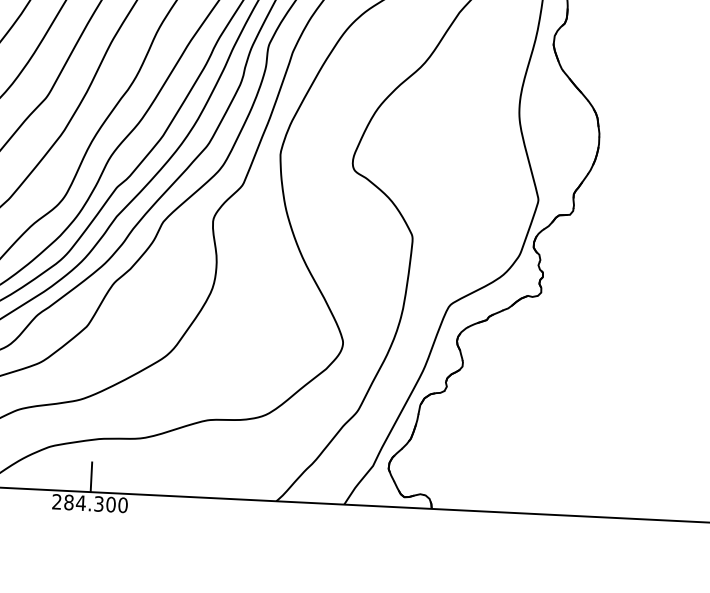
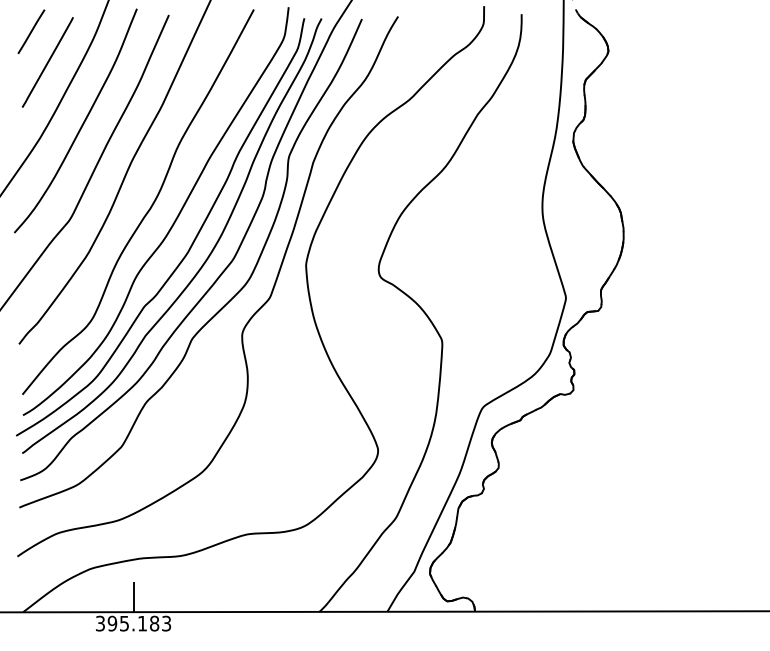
text: (90, 503) -> (133, 623), 284.300 -> 395.183

